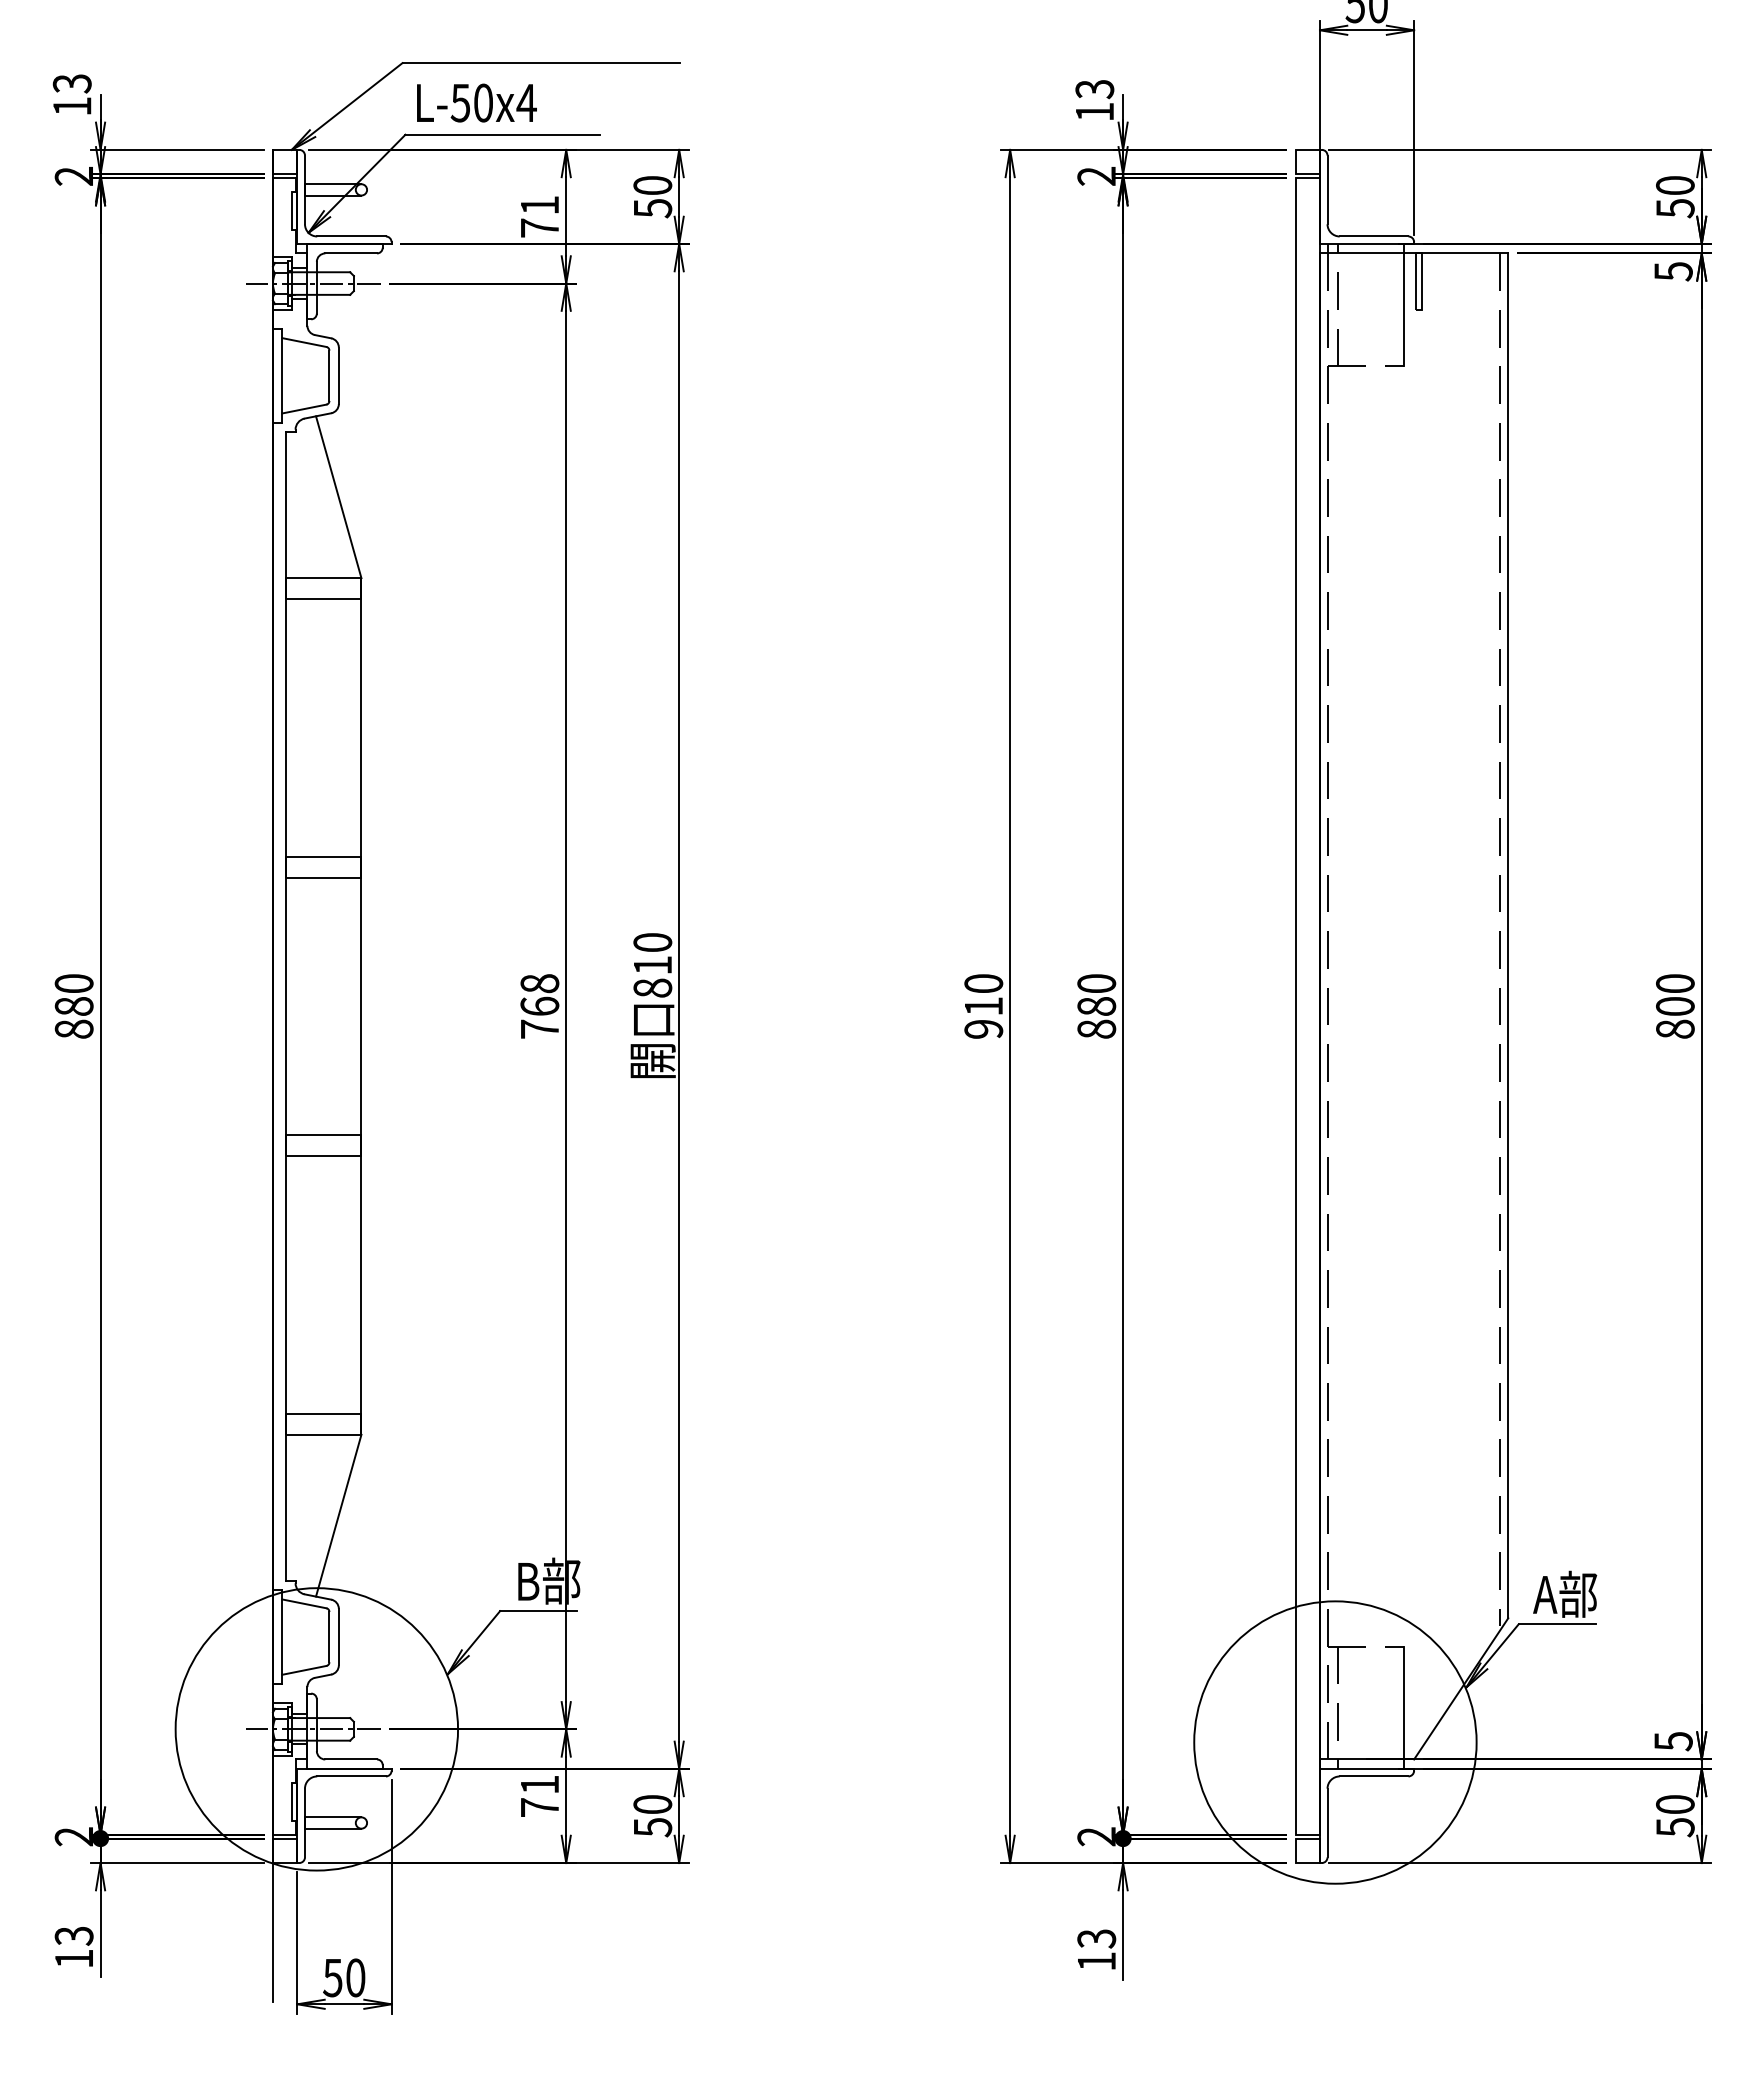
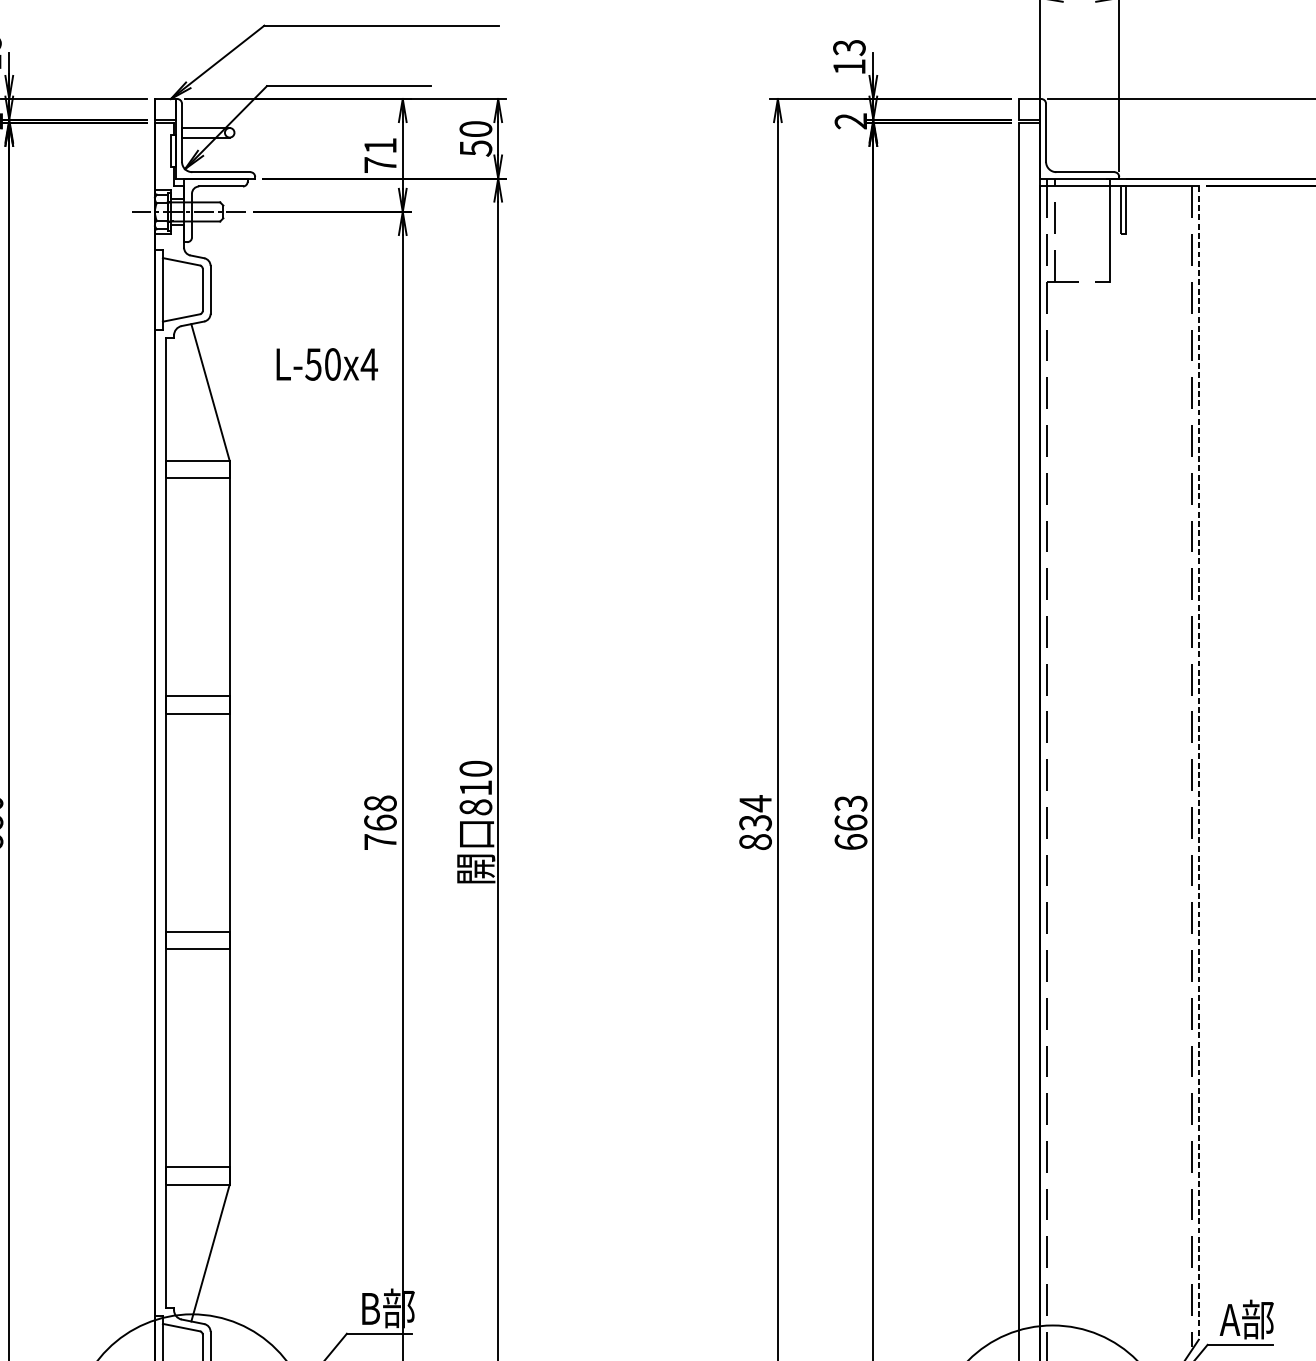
text: (476, 102) -> (326, 363), moved
line: (1508, 936) -> (1198, 763), solid -> dashed
text: (983, 1005) -> (755, 821), 910 -> 834
text: (1096, 1006) -> (850, 822), 880 -> 663

